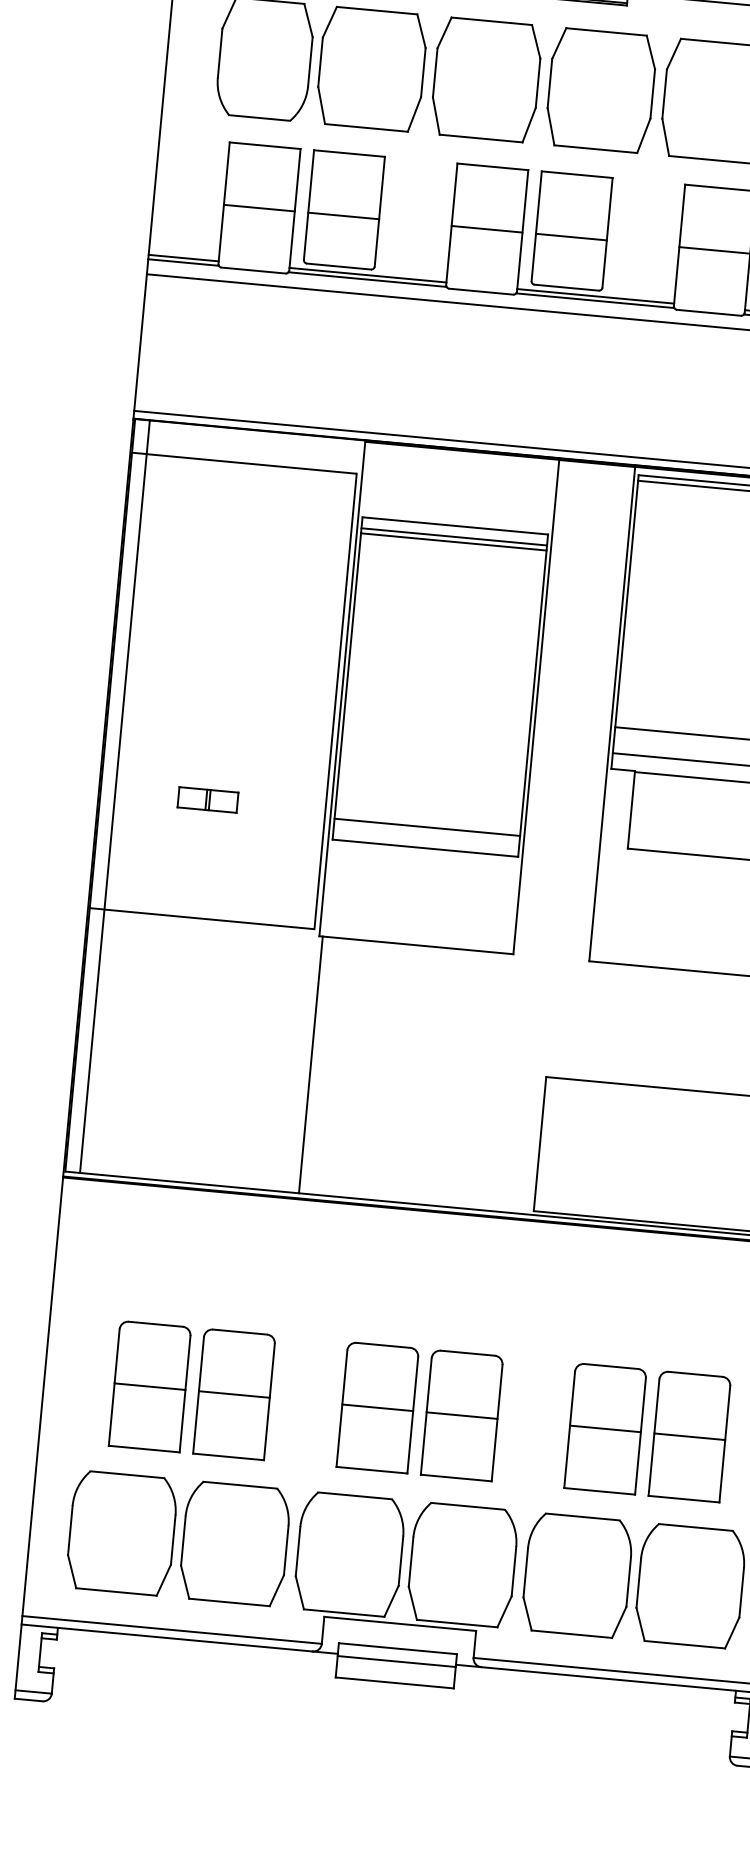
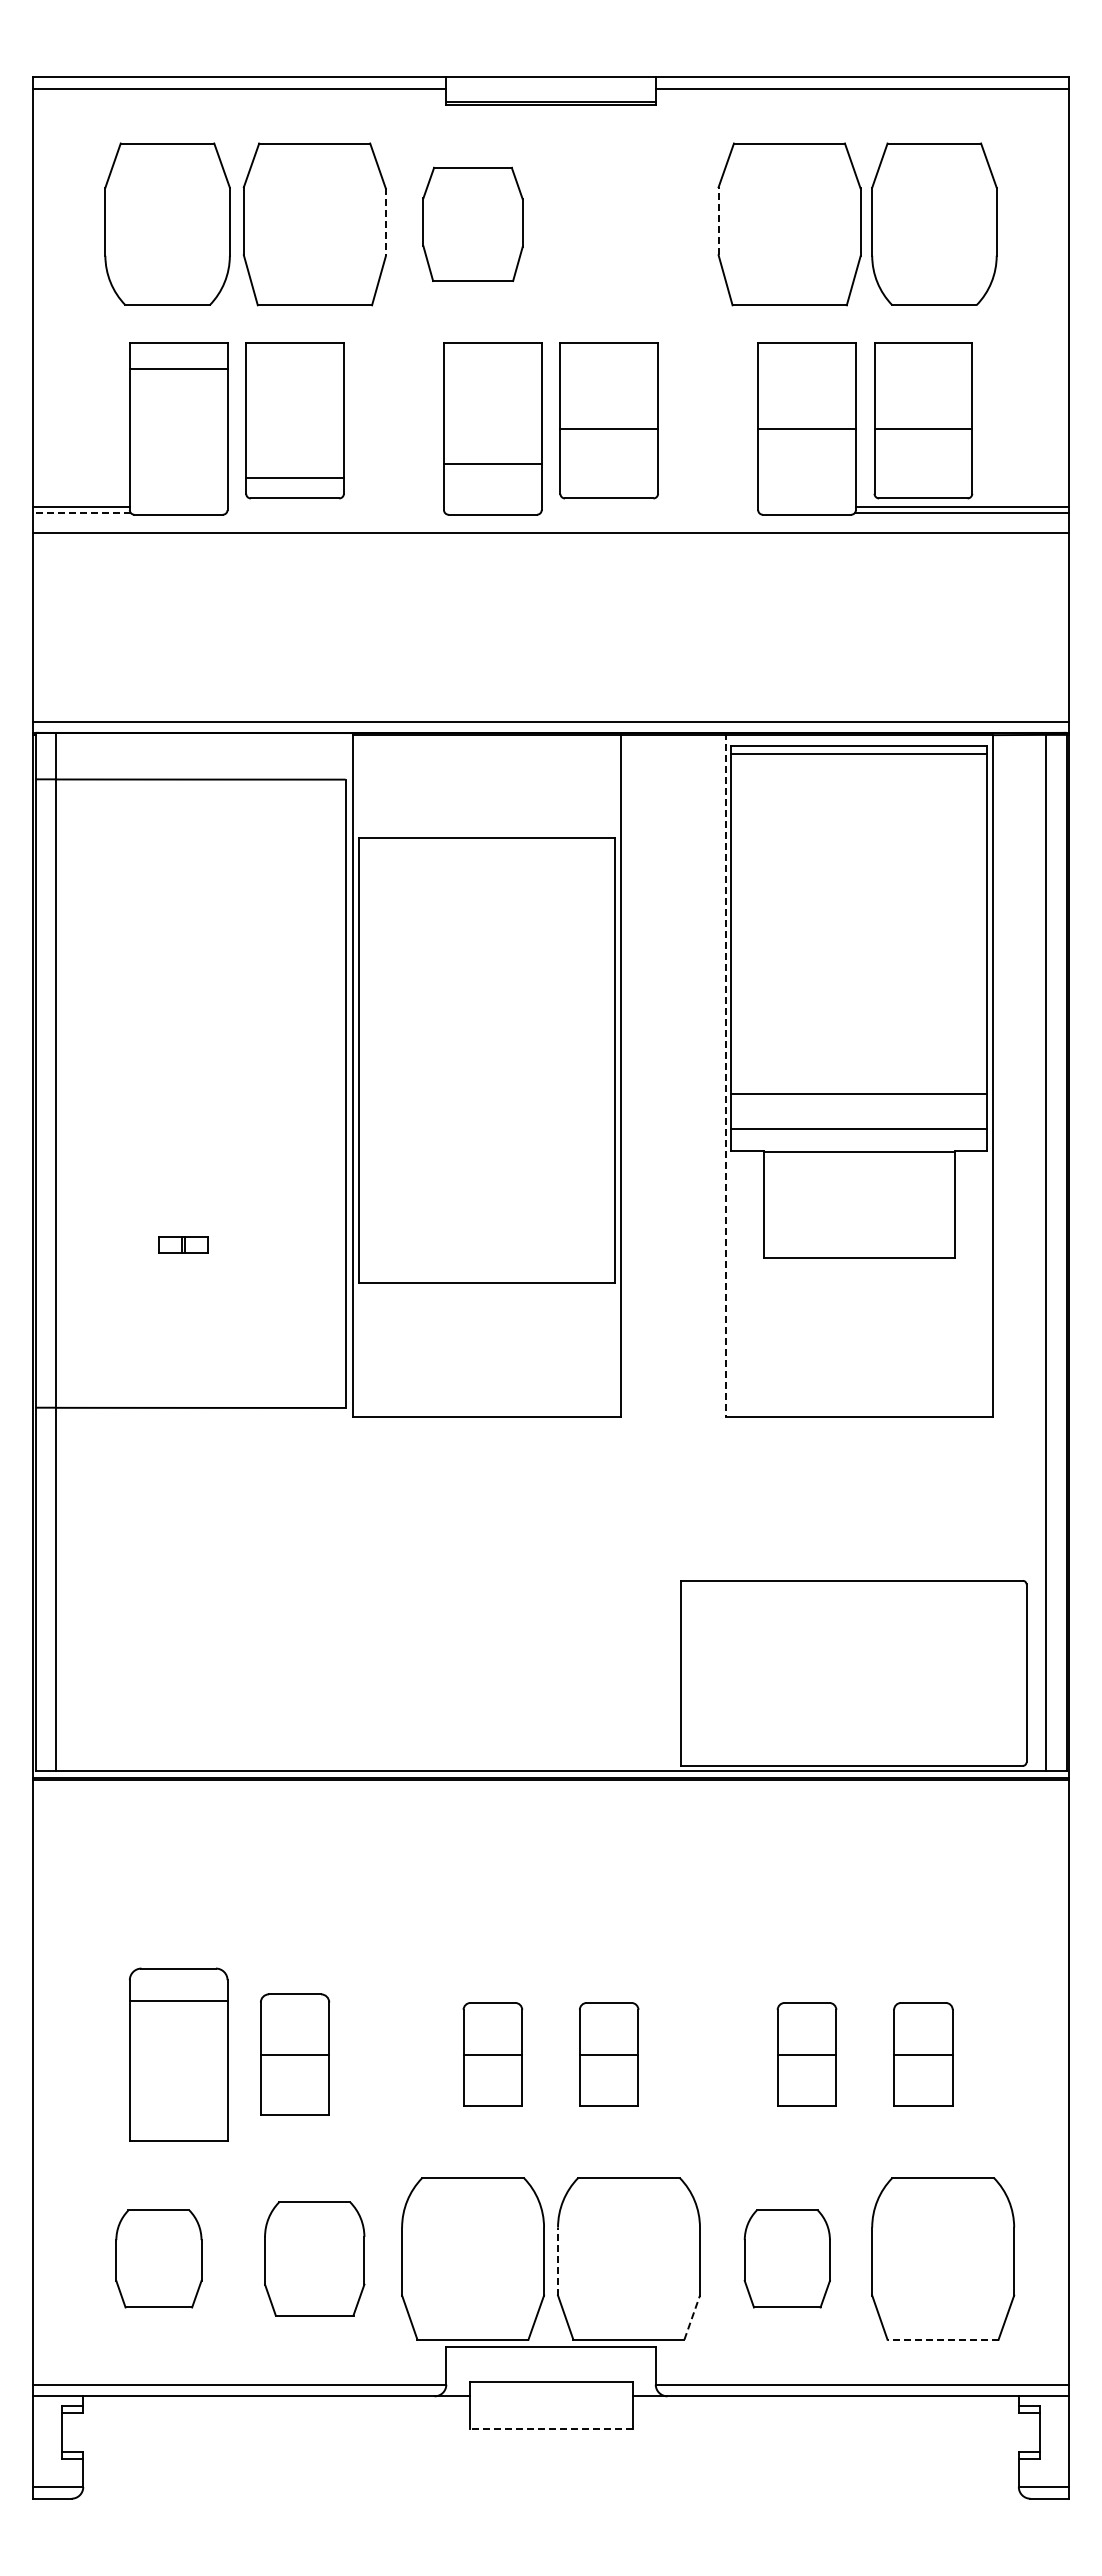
line: (423, 72) -> (385, 222), solid -> dashed
part: (486, 79) -> (472, 224), size x0.7
part: (601, 90) -> (631, 224), removed
line: (664, 94) -> (718, 221), solid -> dashed
line: (259, 208) -> (178, 368), moved
line: (343, 215) -> (294, 477), moved
line: (486, 229) -> (492, 463), moved
line: (183, 262) -> (81, 512), solid -> dashed
line: (367, 275) -> (335, 506), removed
line: (367, 279) -> (335, 512), removed
line: (595, 296) -> (649, 506), removed
line: (594, 300) -> (649, 512), removed
line: (454, 536) -> (487, 853), removed
line: (454, 541) -> (487, 860), removed
line: (612, 713) -> (725, 1075), solid -> dashed
part: (208, 799) -> (183, 1244), size x0.6
line: (427, 827) -> (487, 1254), removed
line: (310, 1065) -> (357, 1594), removed
line: (149, 1386) -> (178, 2000), moved
part: (233, 1394) -> (294, 2054), size x0.7
part: (377, 1407) -> (492, 2054), size x0.6
part: (461, 1415) -> (608, 2054), size x0.6
part: (605, 1428) -> (806, 2054), size x0.6
part: (689, 1436) -> (923, 2054), size x0.6
part: (121, 1533) -> (158, 2258), size x0.6
part: (234, 1543) -> (314, 2258), size x0.7
line: (411, 1562) -> (558, 2261), solid -> dashed
part: (577, 1575) -> (787, 2258), size x0.6
line: (504, 1611) -> (692, 2317), solid -> dashed
line: (685, 1644) -> (943, 2339), solid -> dashed
line: (396, 1661) -> (550, 2399), removed
line: (394, 1682) -> (550, 2428), solid -> dashed

